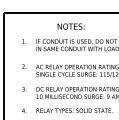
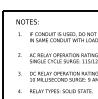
text: (71, 26) -> (27, 21), moved

